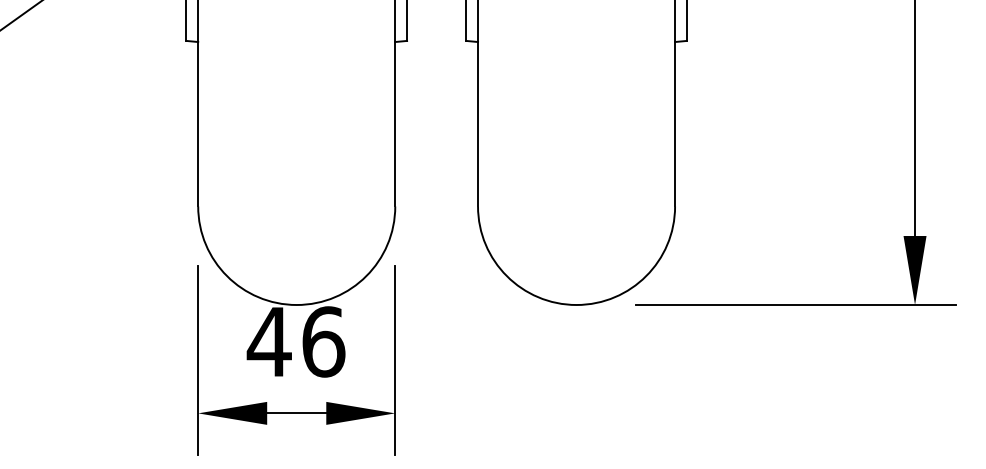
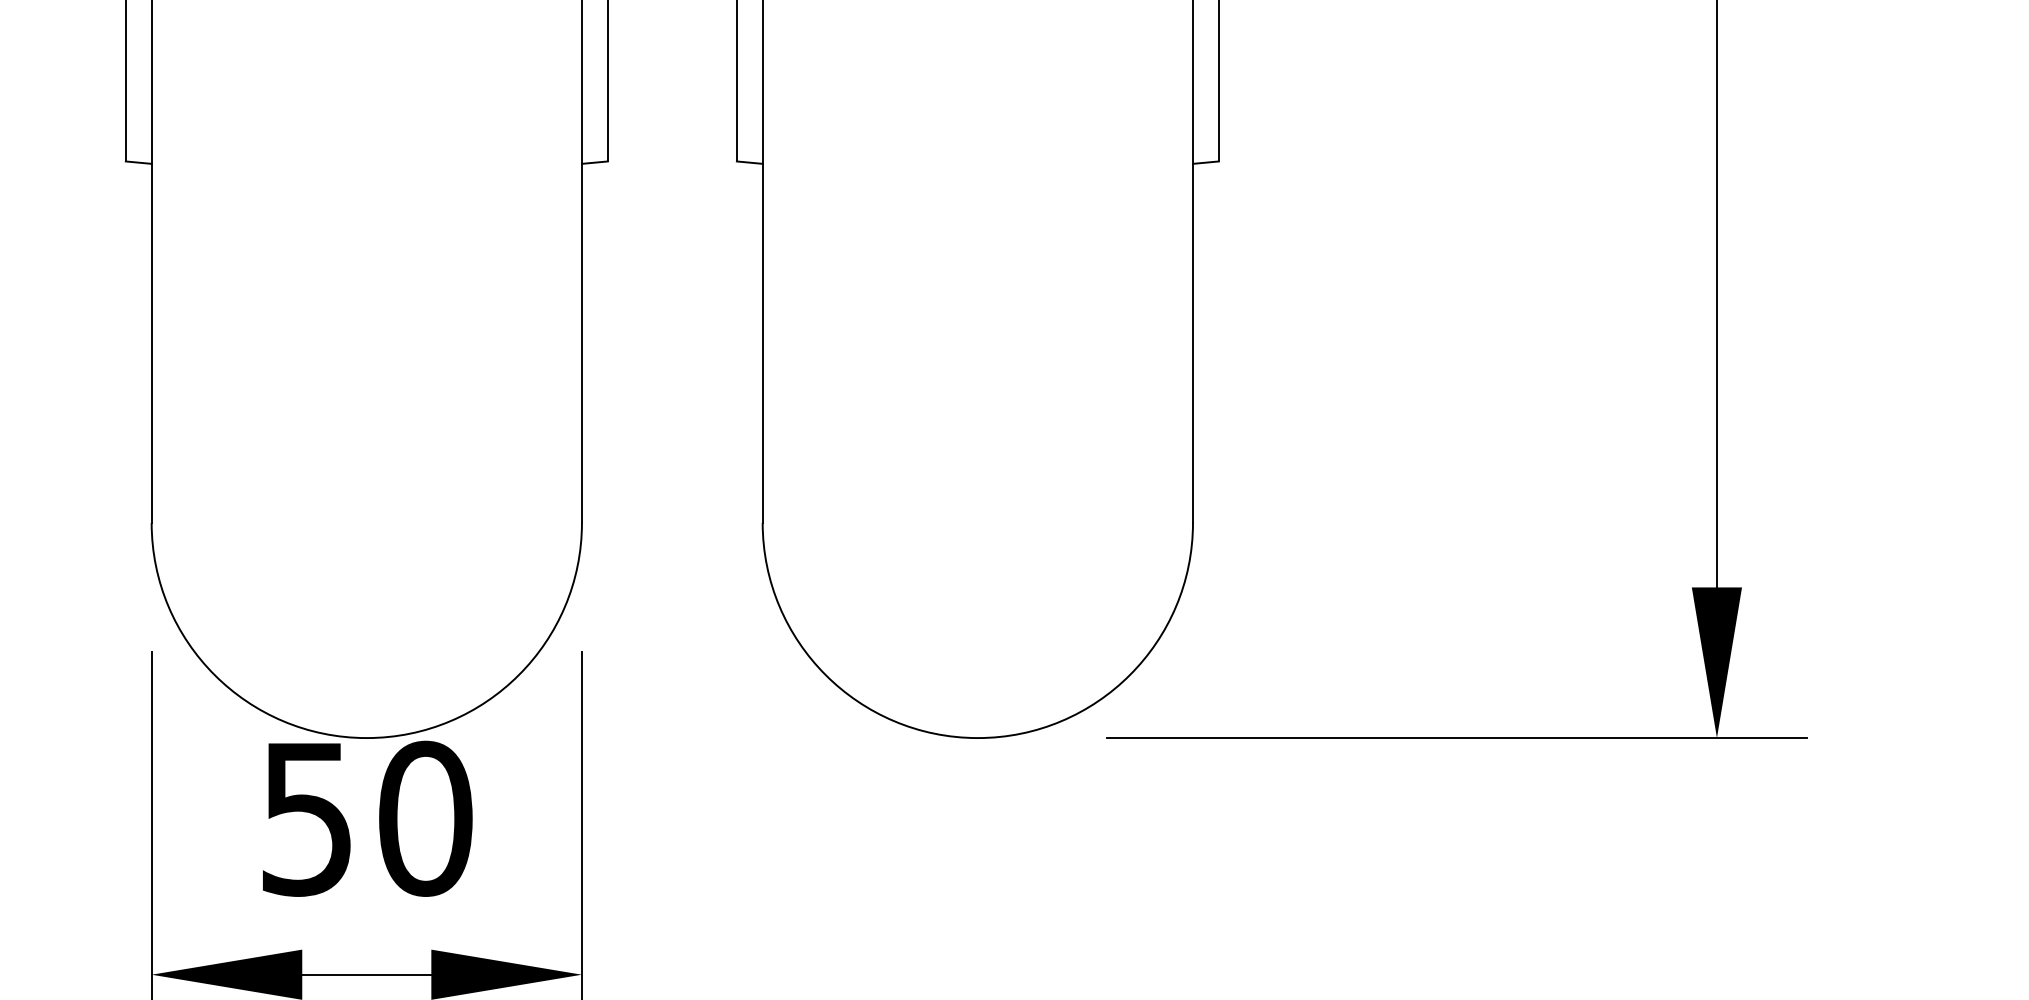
text: (295, 341) -> (364, 817), 46 -> 50

